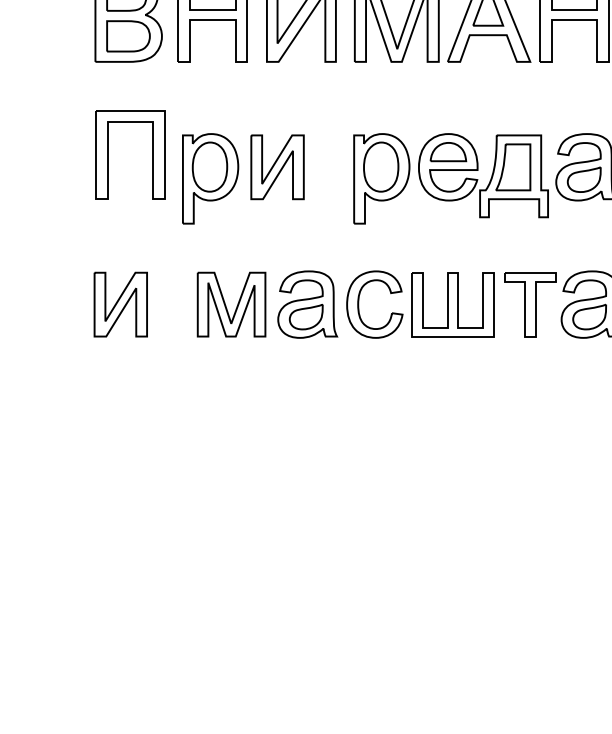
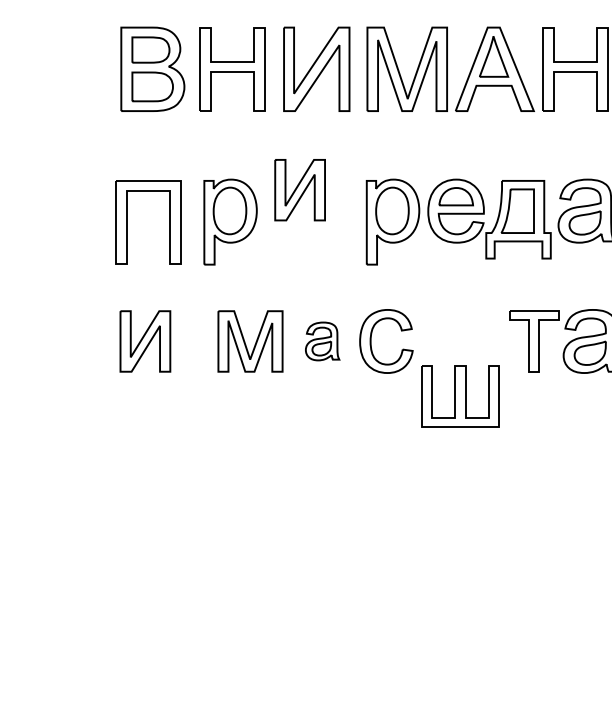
part: (108, 155) -> (127, 222), moved
part: (276, 167) -> (299, 190), moved
part: (307, 304) -> (322, 341), size x0.6
part: (452, 304) -> (460, 396), moved

